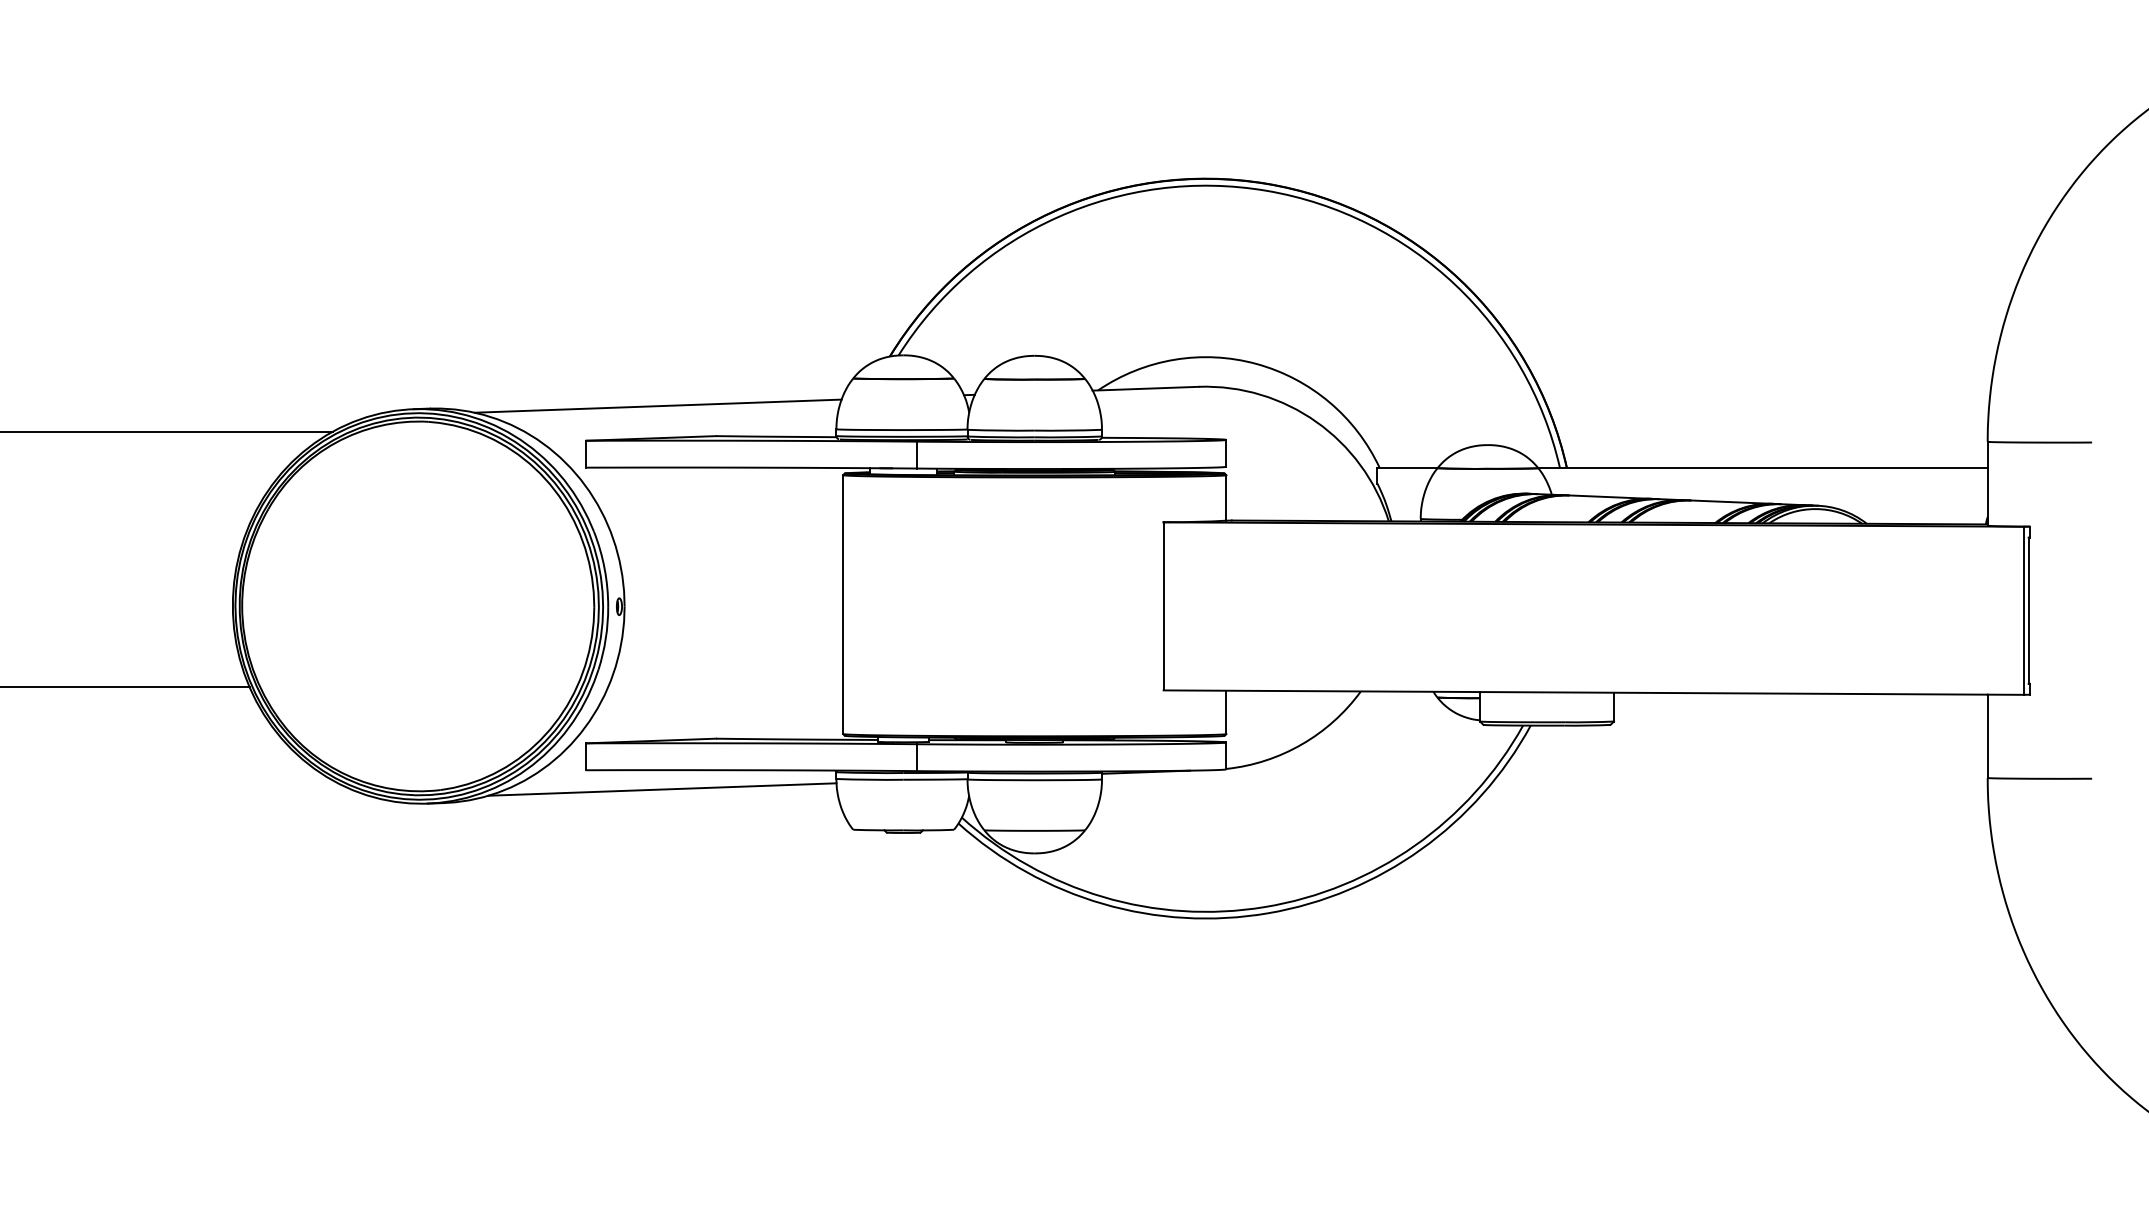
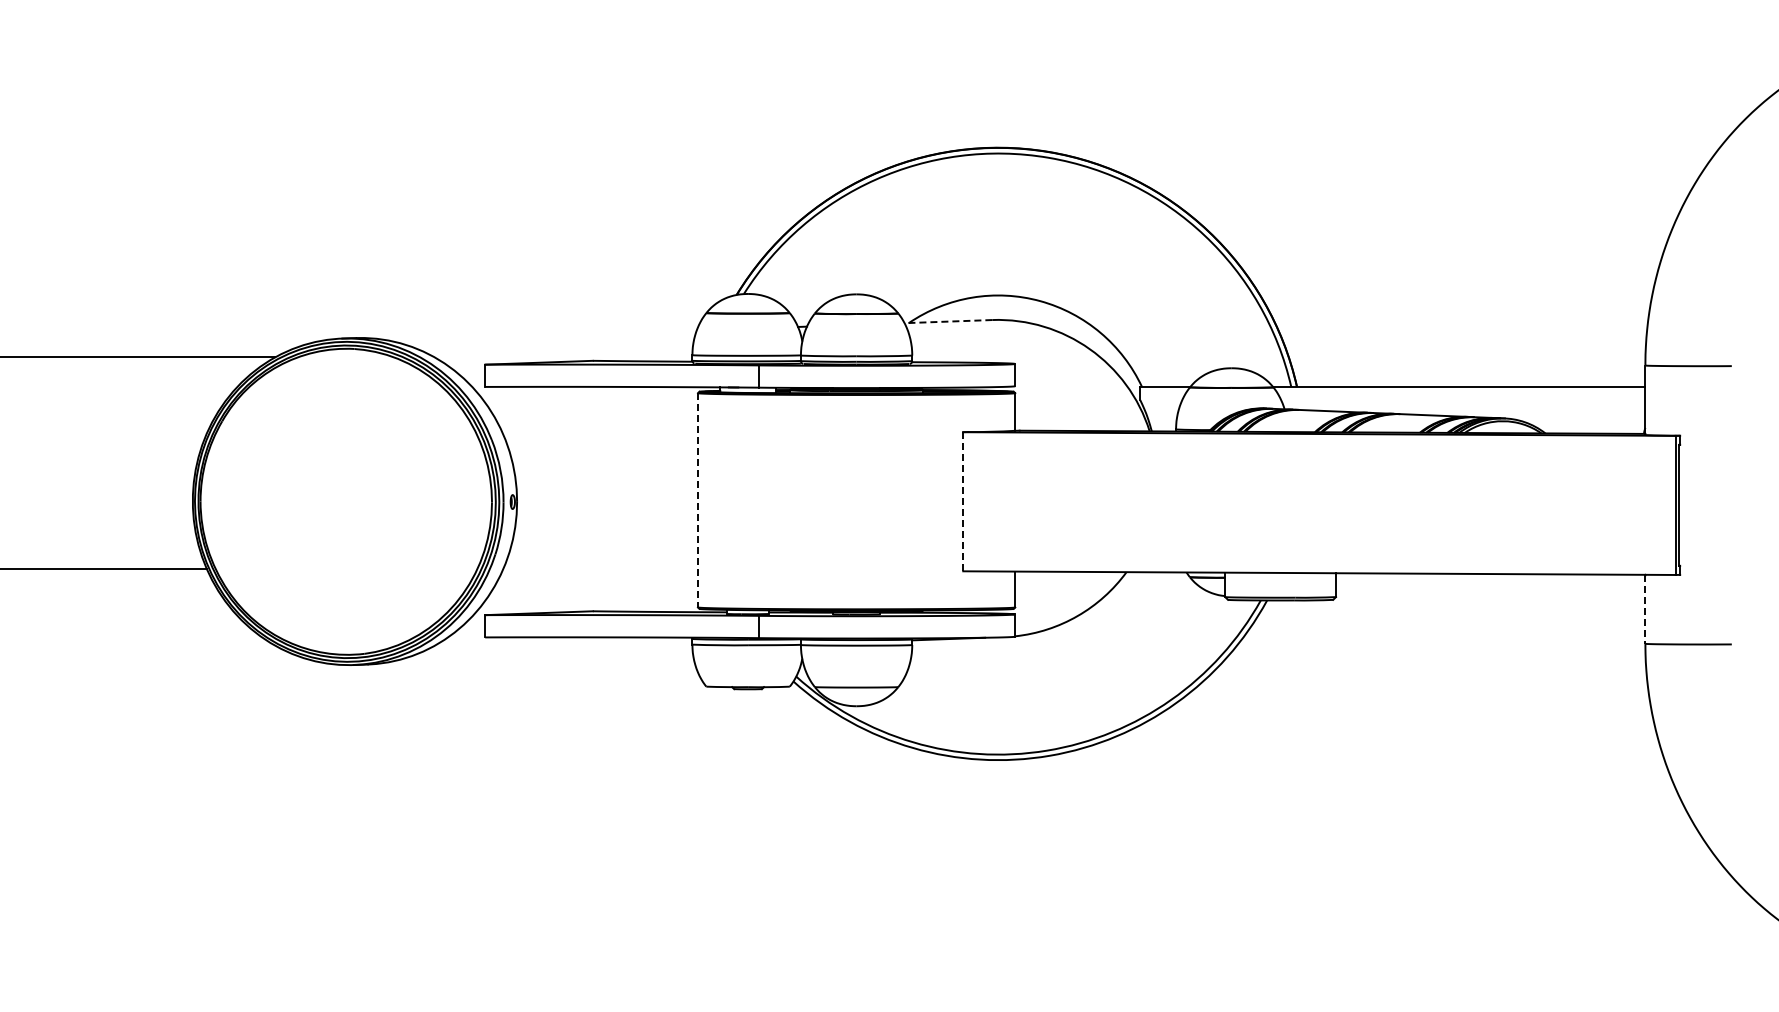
line: (1145, 388) -> (948, 321), solid -> dashed
line: (657, 405) -> (544, 335), removed
line: (842, 604) -> (697, 500), solid -> dashed
line: (1163, 606) -> (963, 501), solid -> dashed
line: (1987, 736) -> (1645, 609), solid -> dashed
line: (662, 789) -> (548, 653), removed

